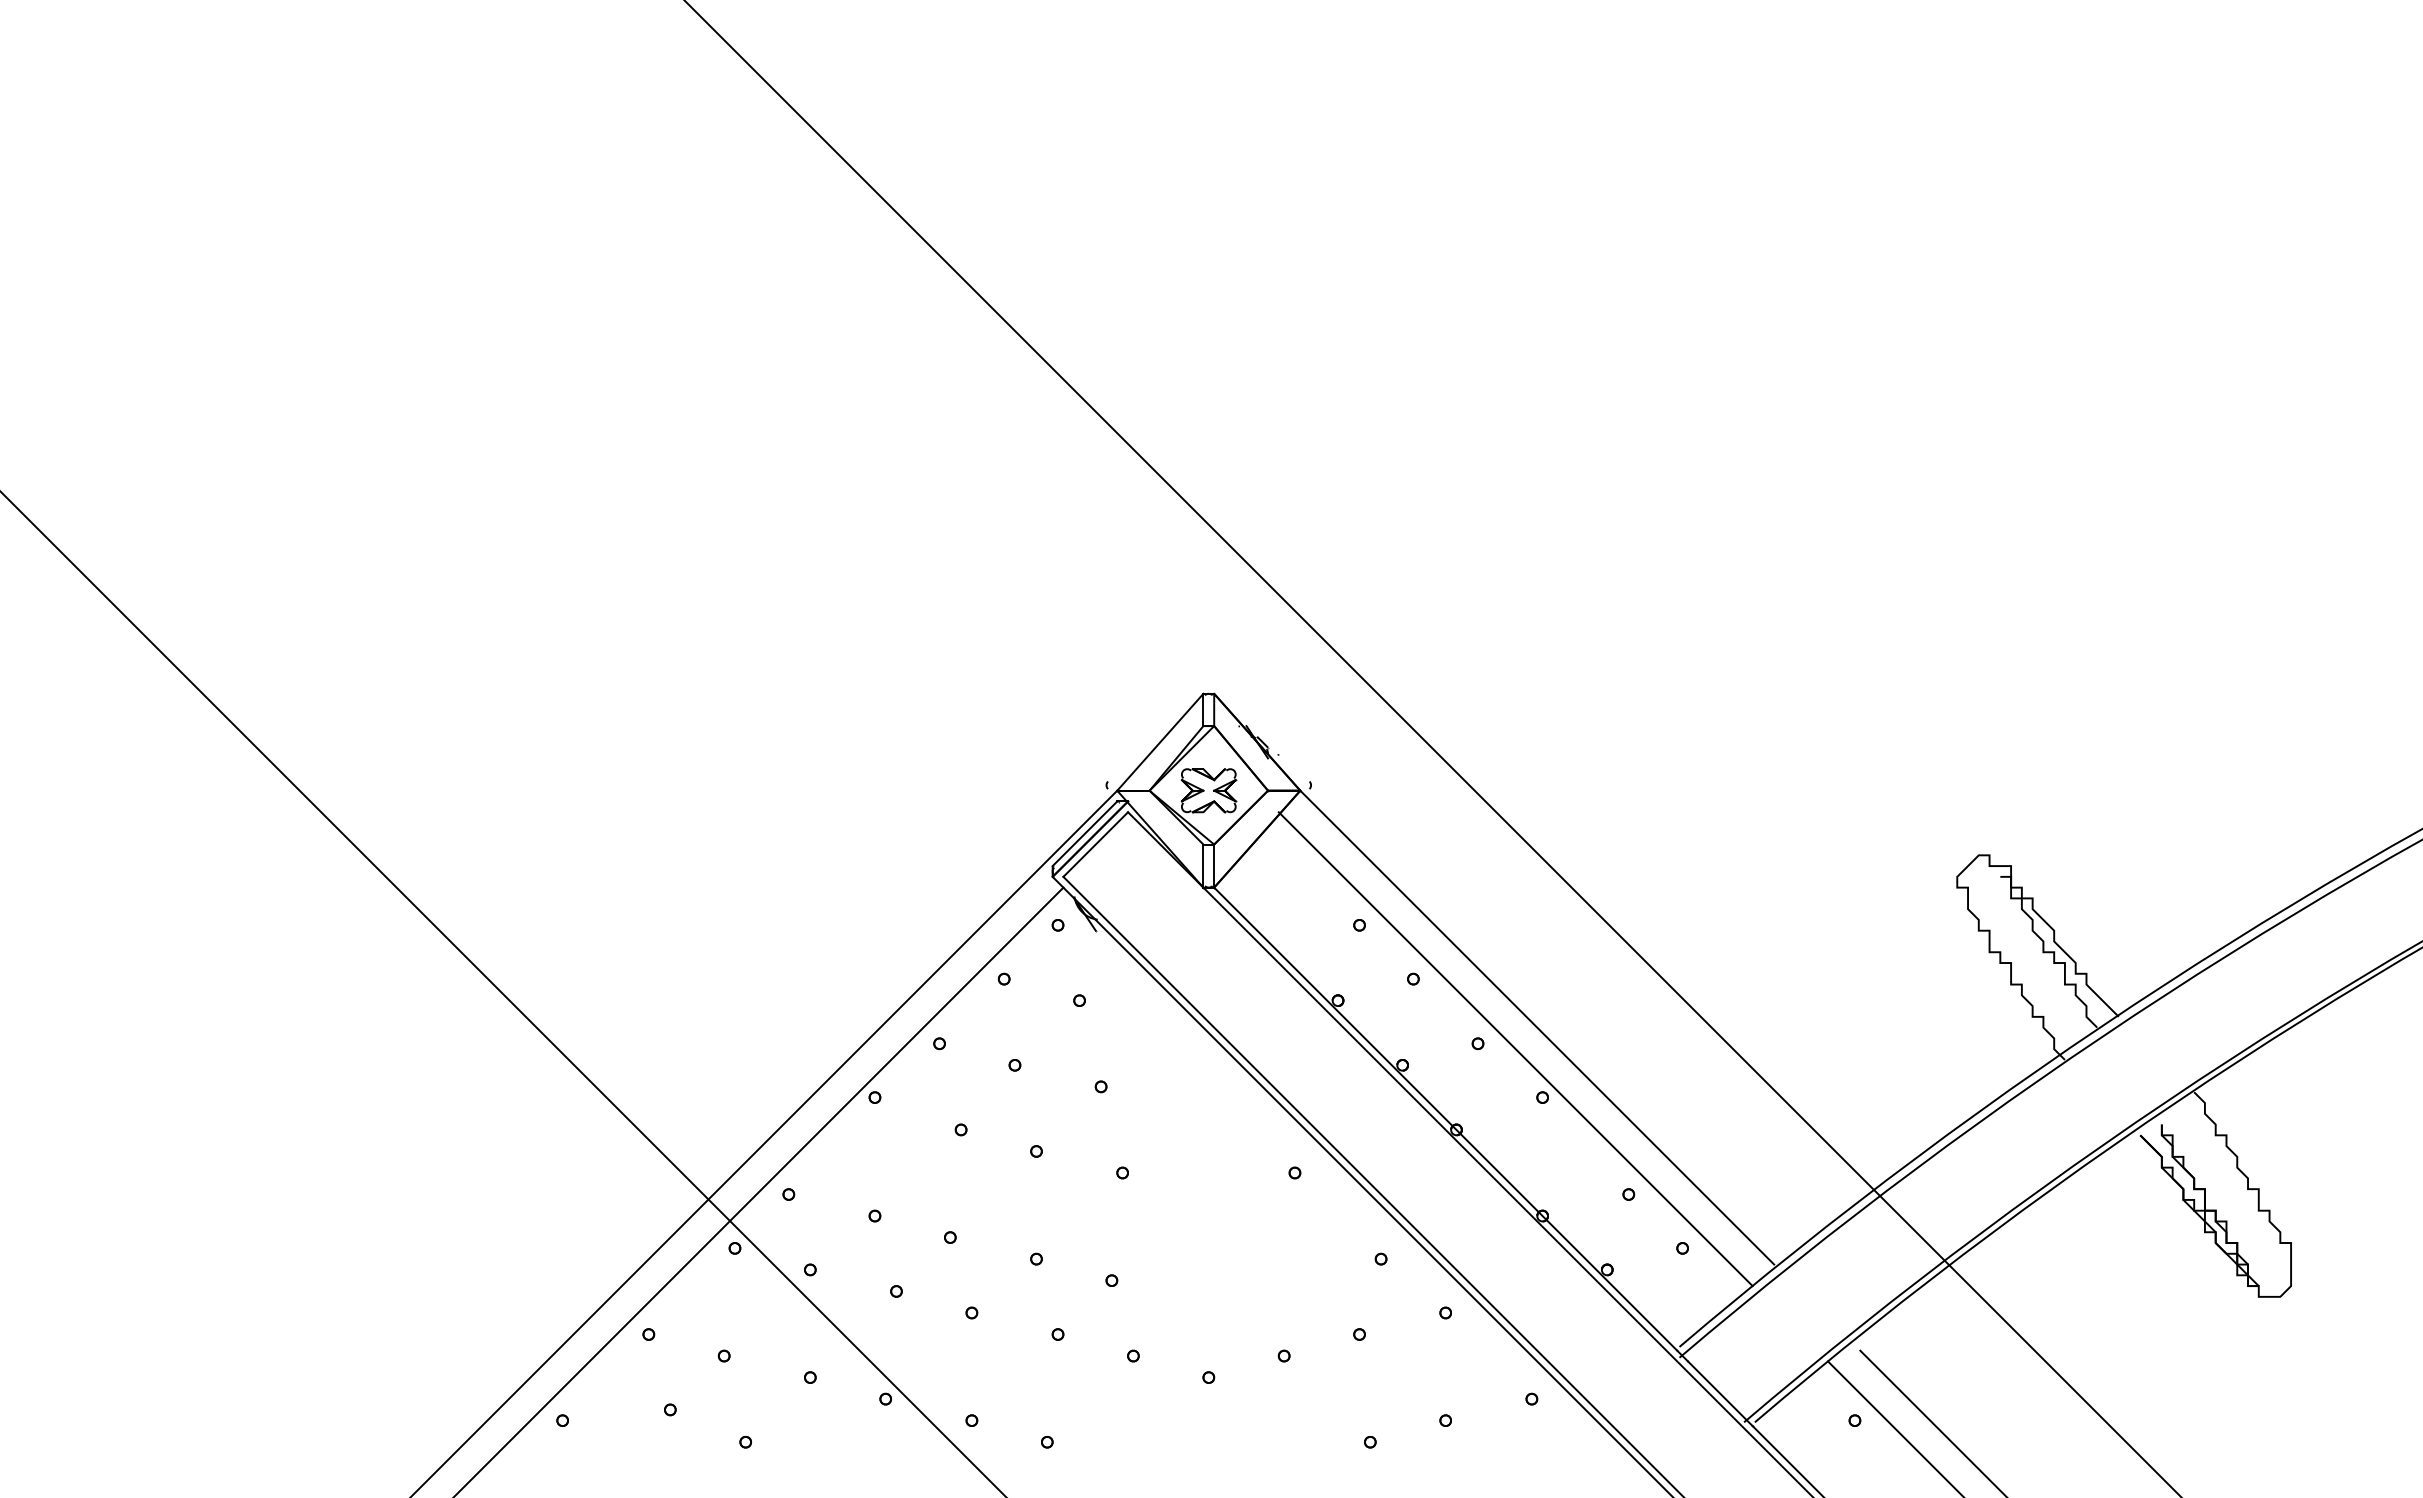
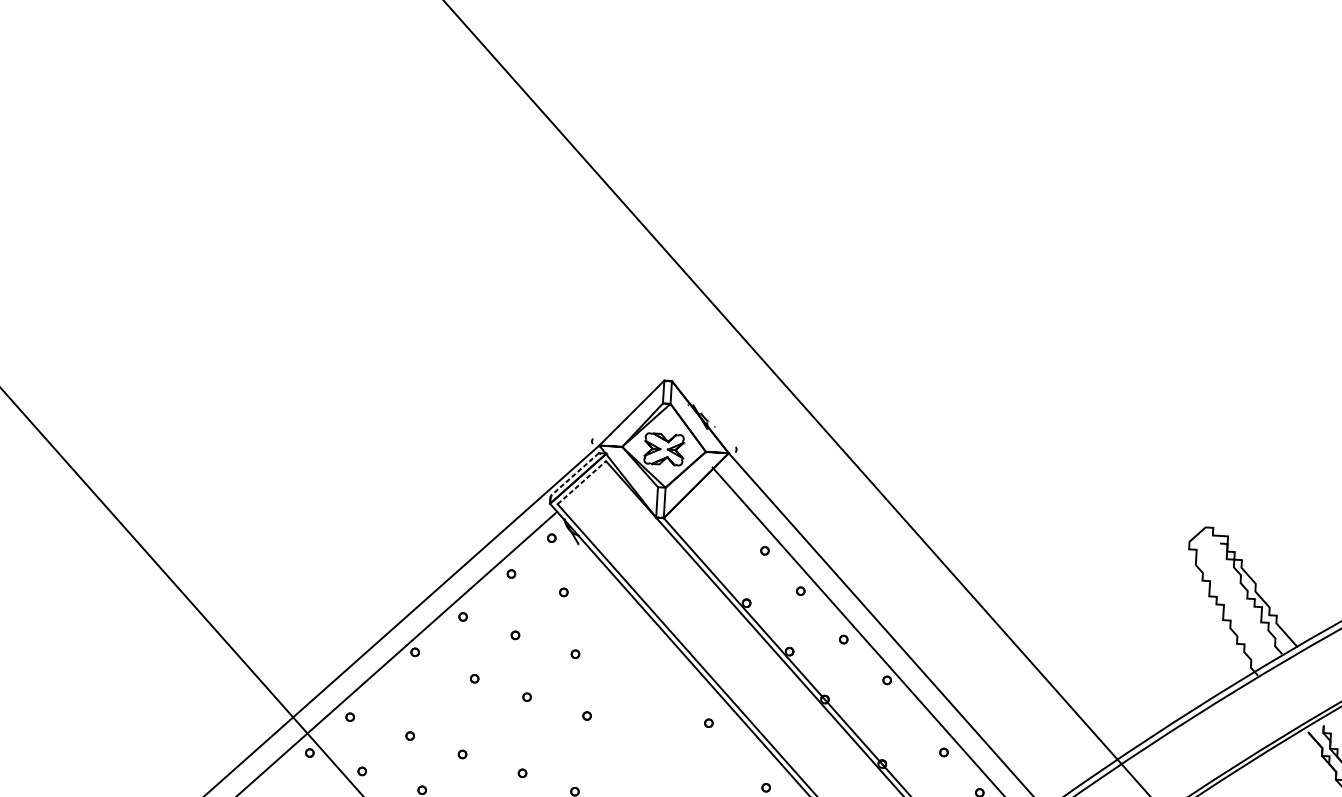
line: (1084, 833) -> (574, 474), solid -> dashed
line: (1095, 844) -> (581, 482), solid -> dashed

